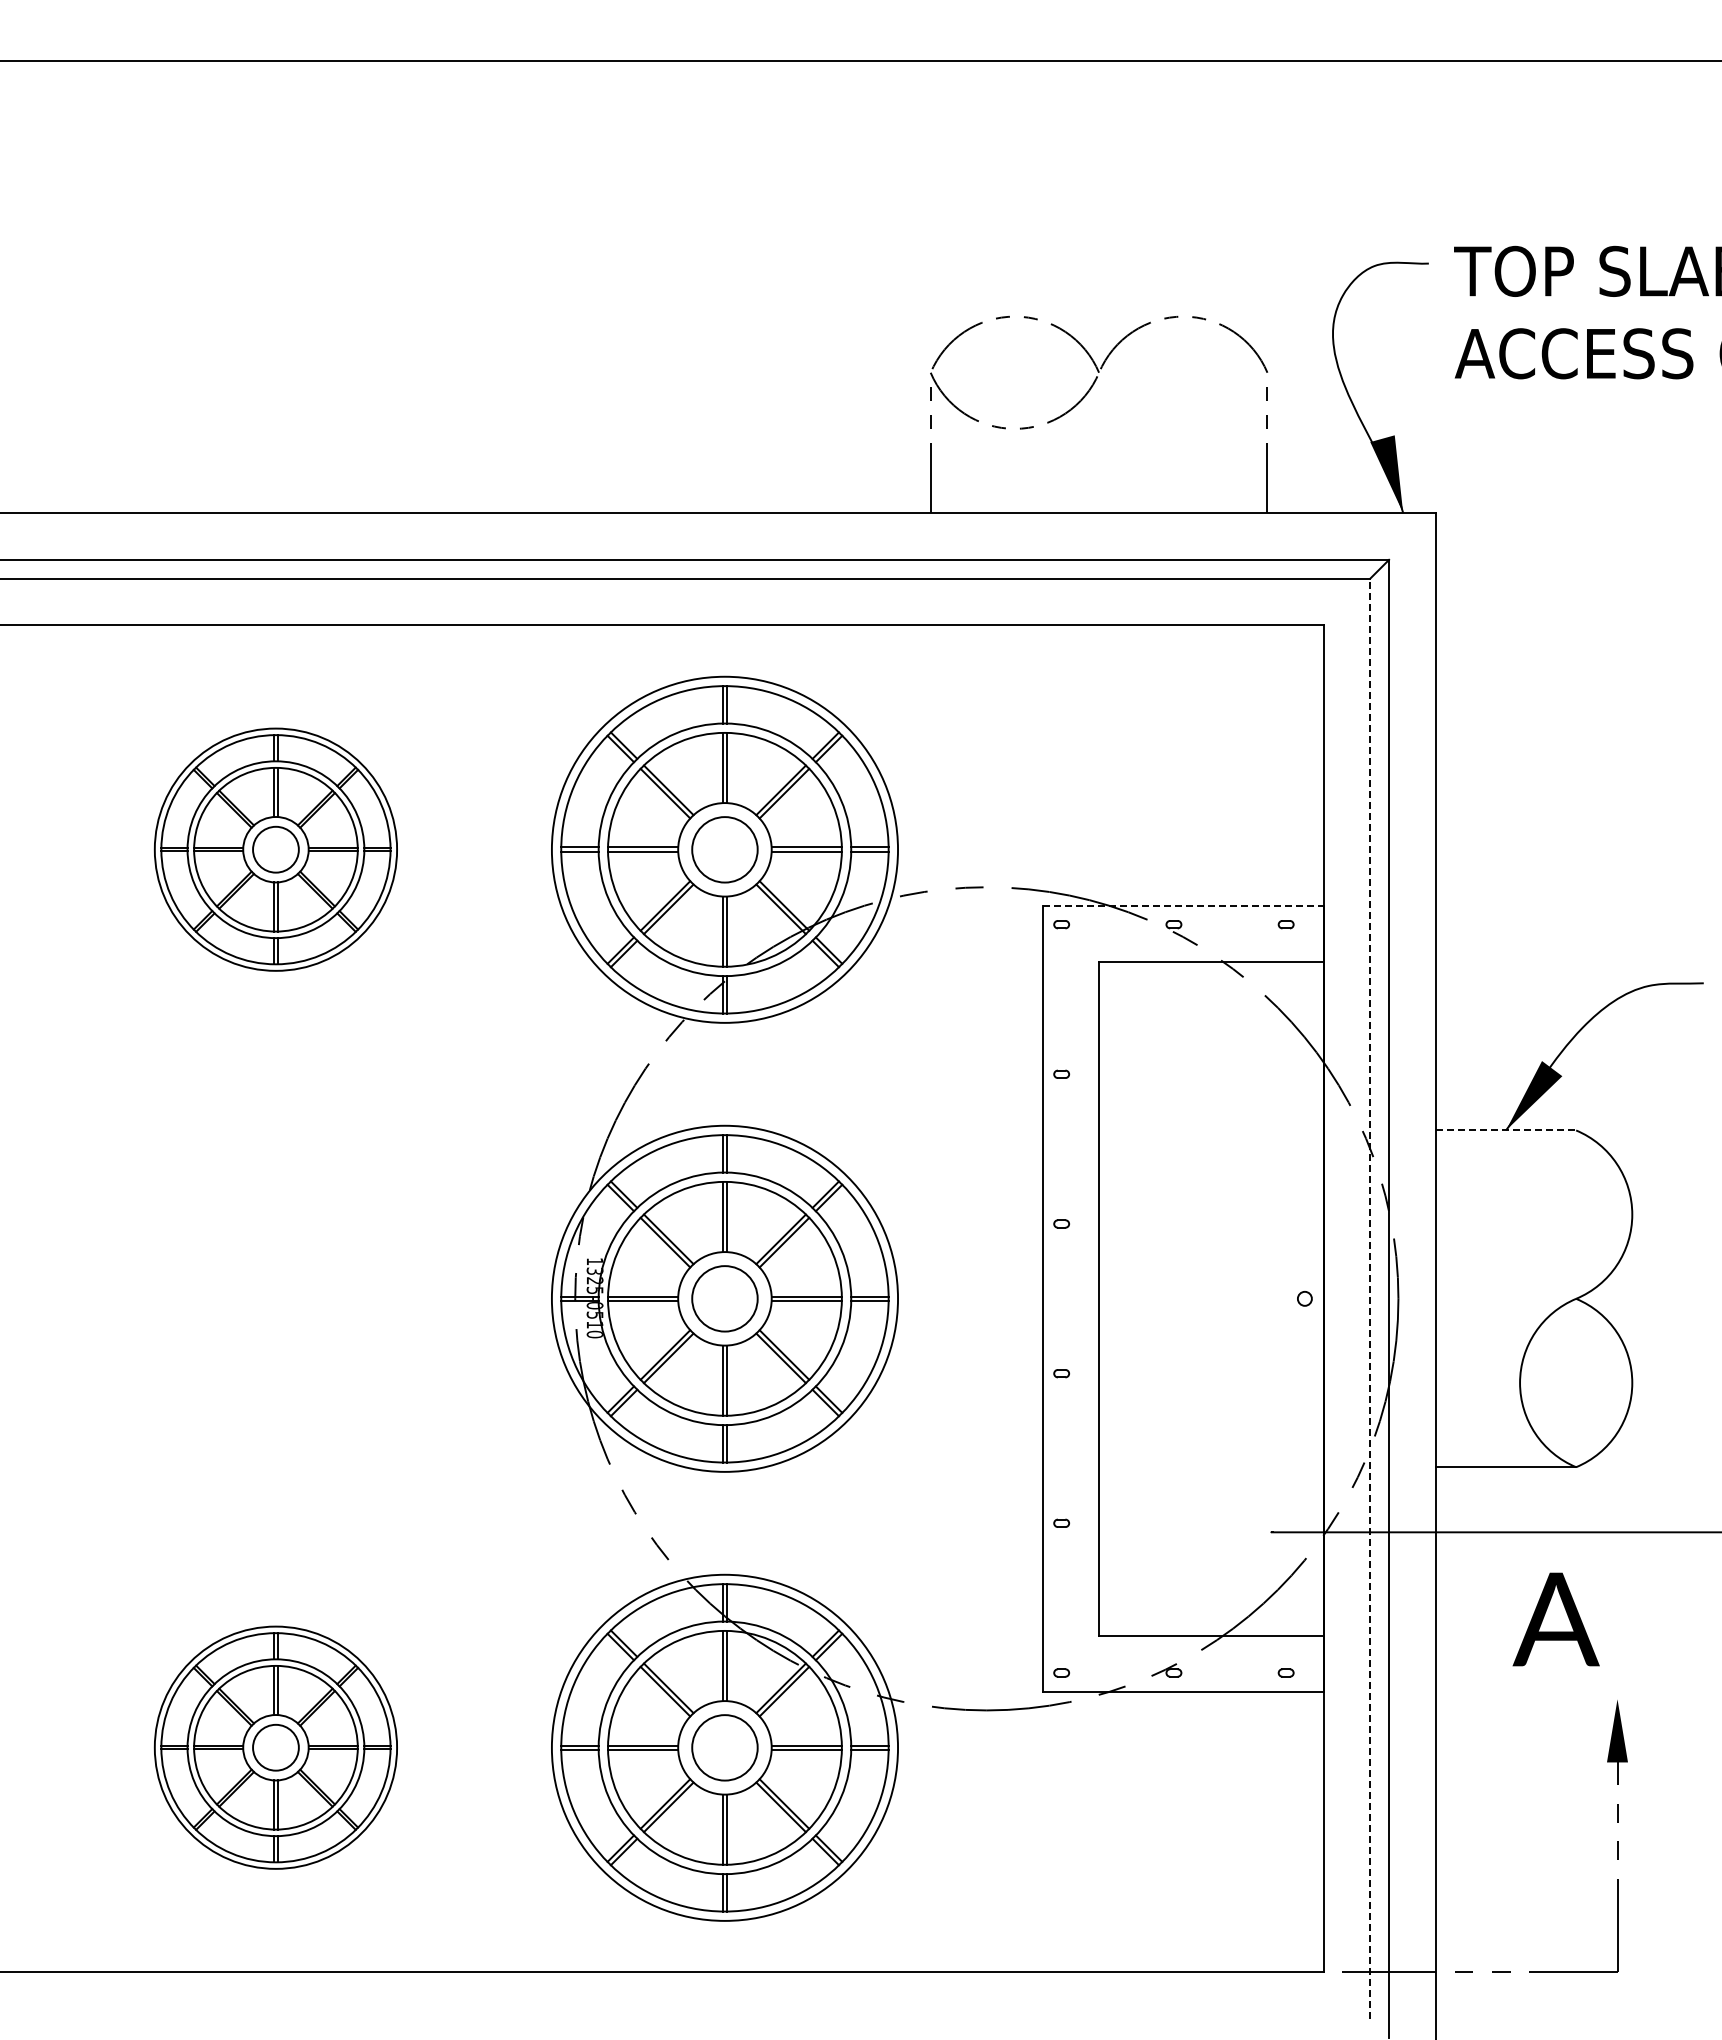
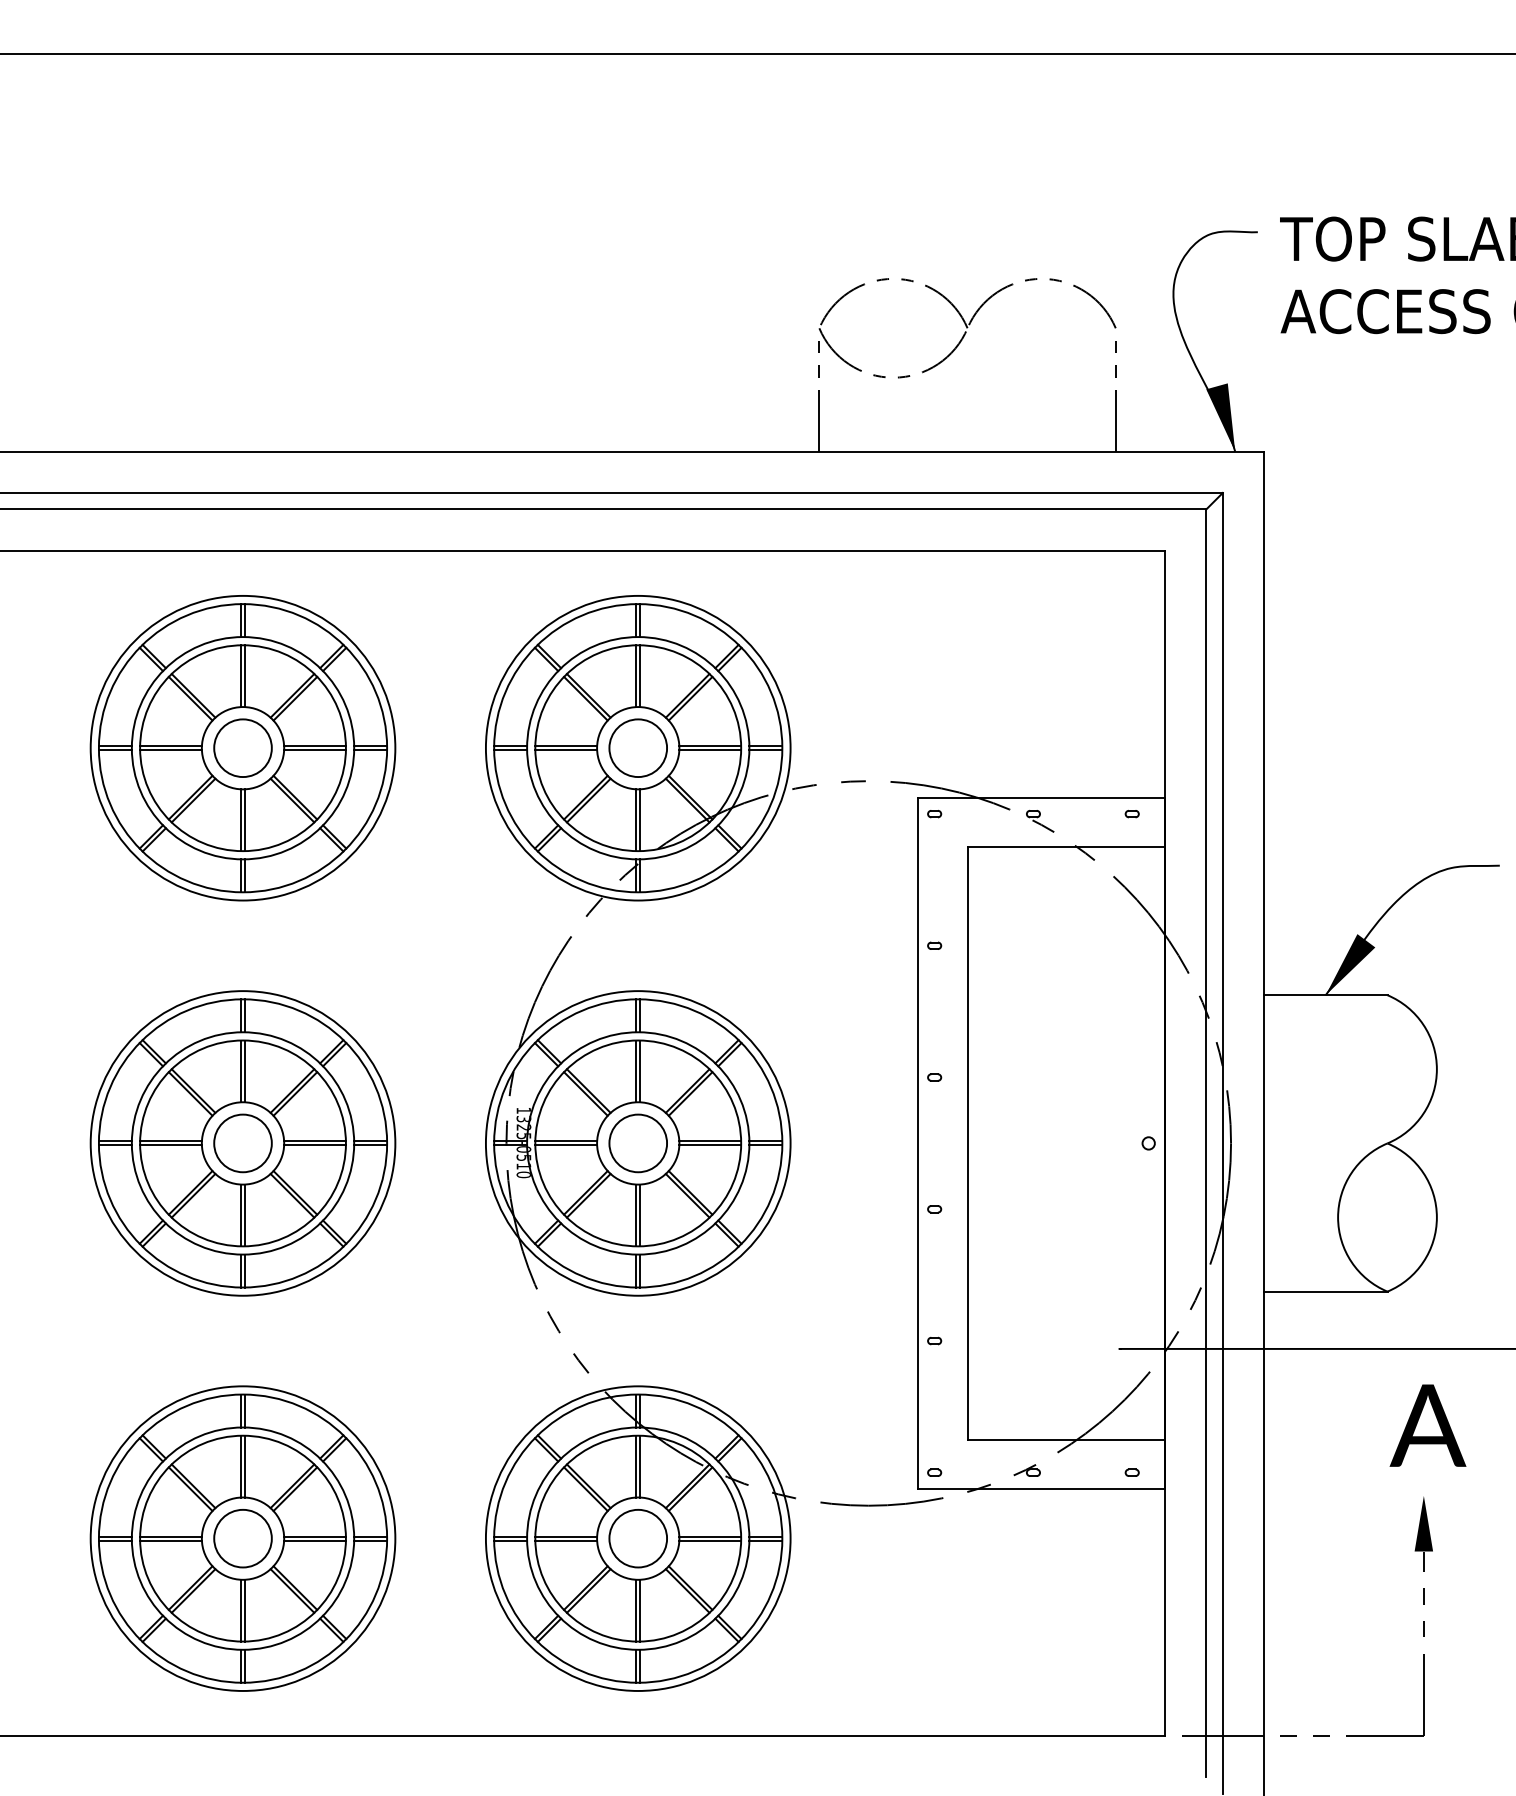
part: (275, 849) -> (242, 747), size x1.43
line: (1183, 905) -> (1041, 797), dashed -> solid
line: (1506, 1130) -> (1326, 995), dashed -> solid
part: (275, 1298) -> (242, 1143), added
line: (1370, 1298) -> (1206, 1143), dashed -> solid
text: (1555, 1619) -> (1427, 1425), moved
part: (275, 1747) -> (242, 1538), size x1.43

